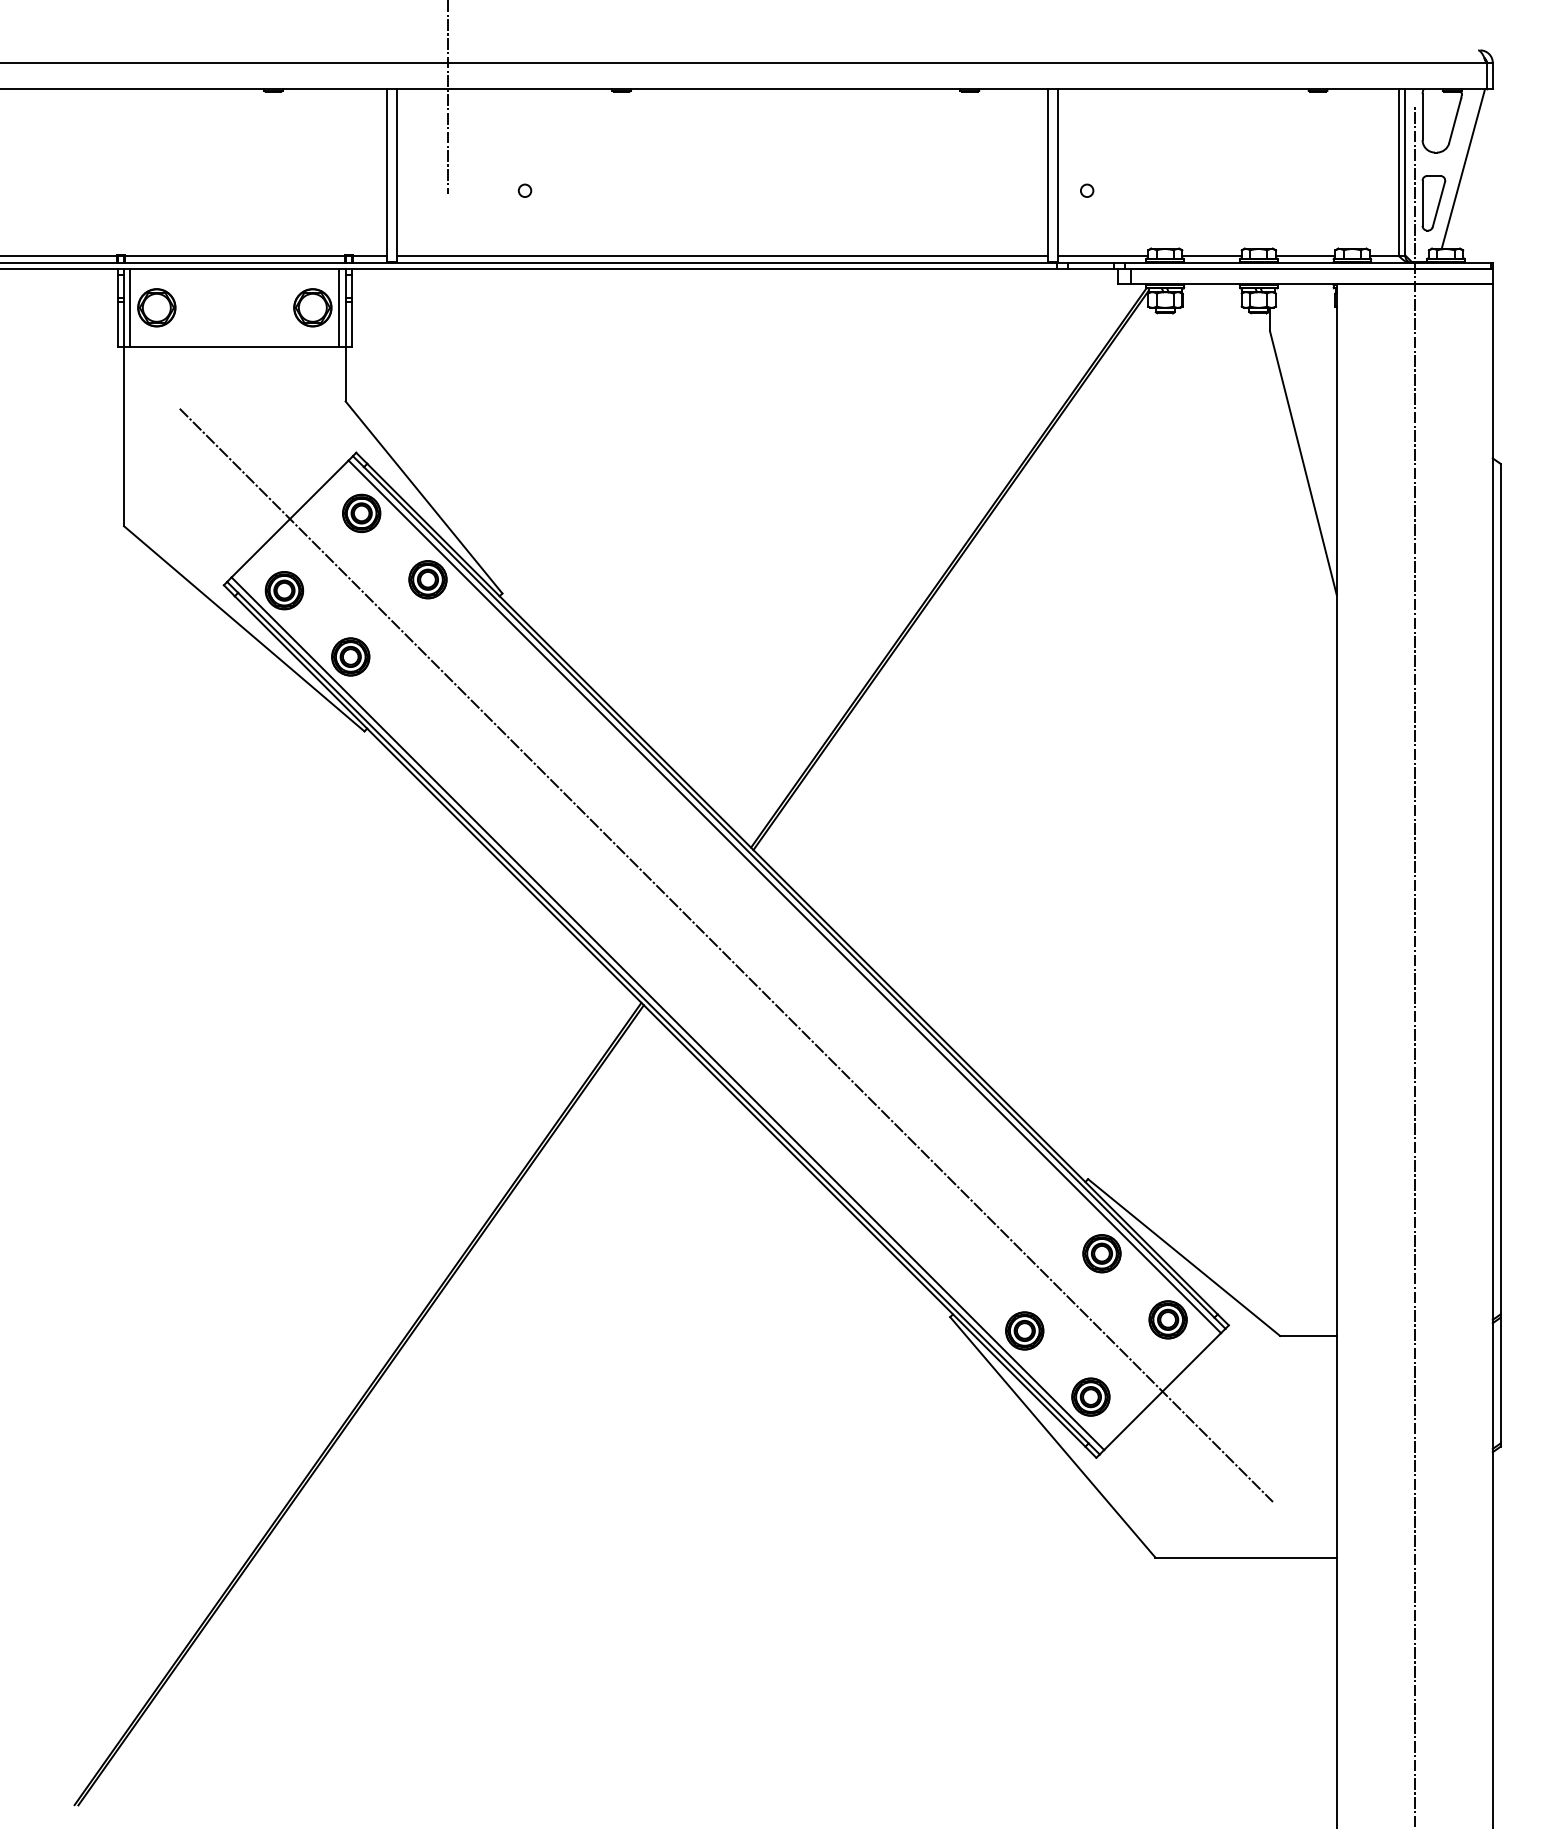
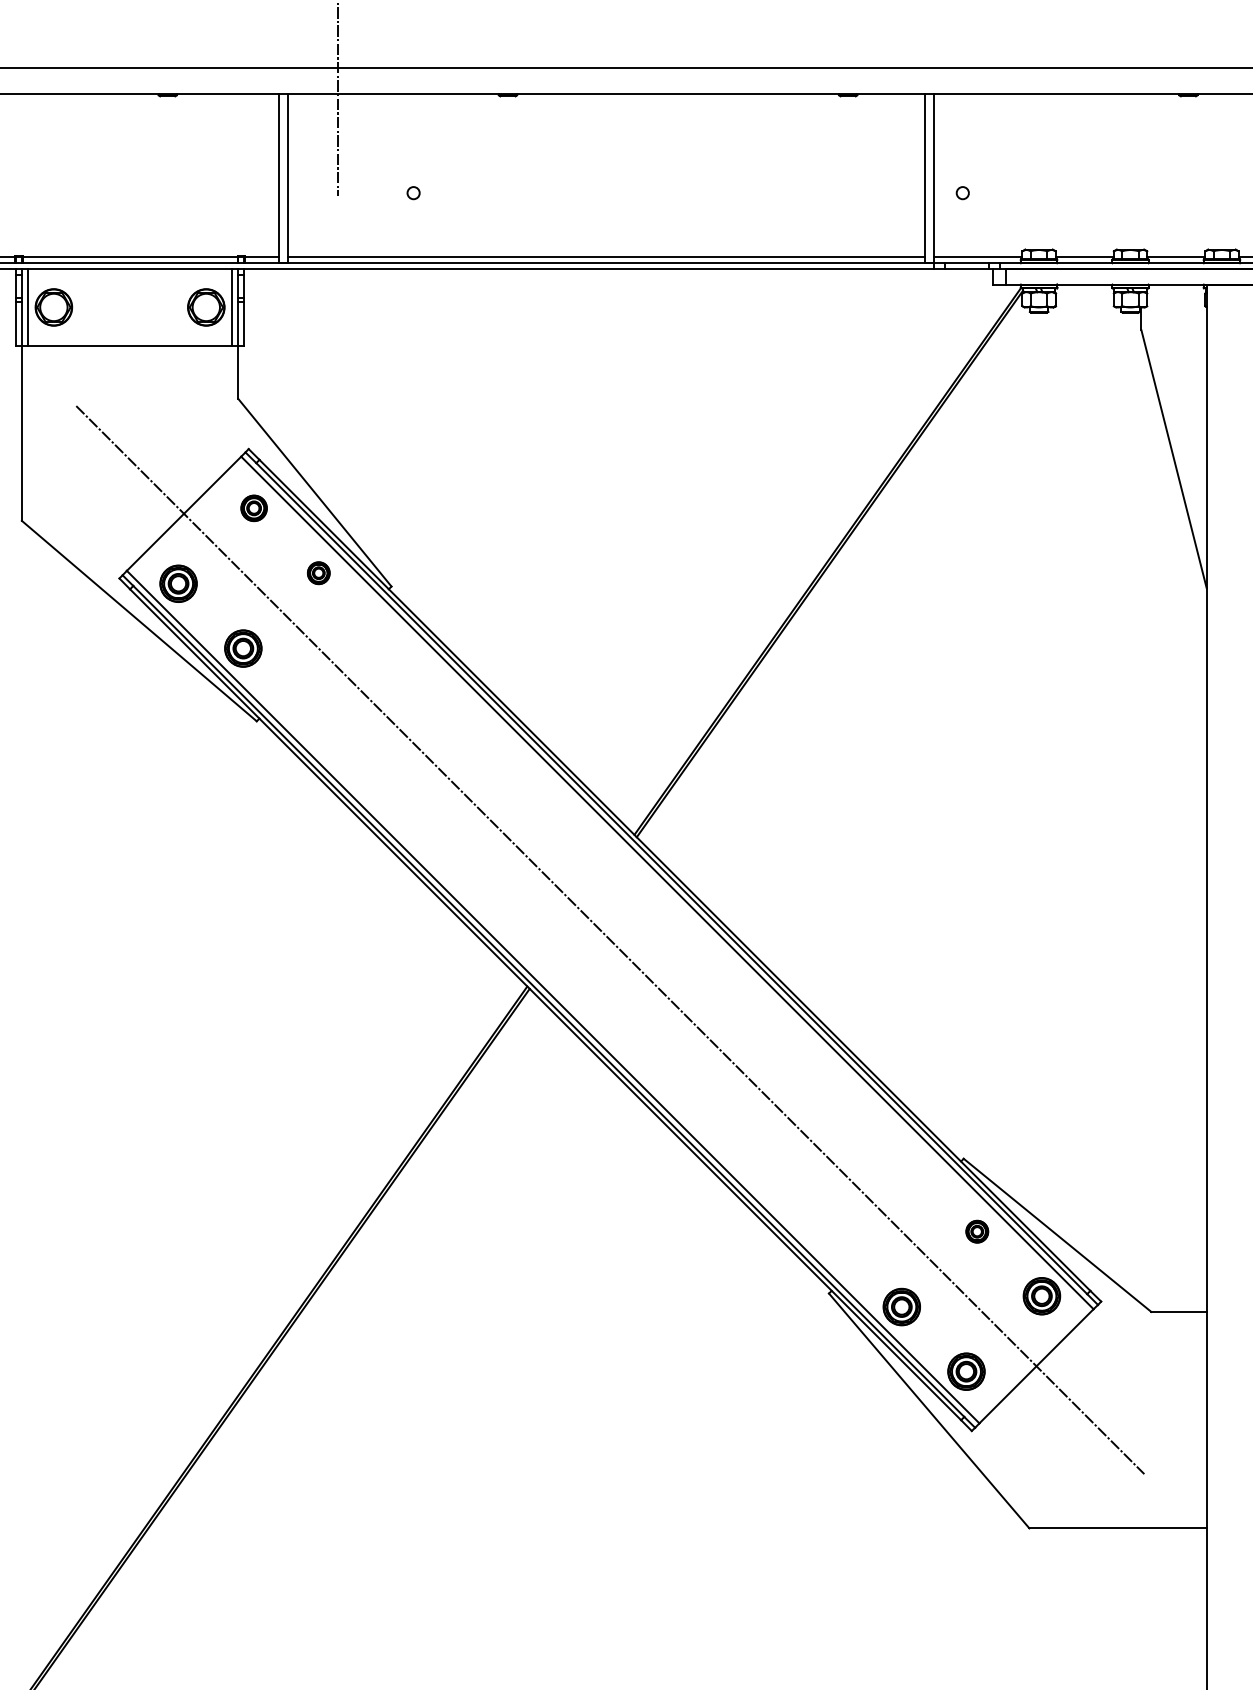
part: (361, 513) -> (253, 508), size x0.7
part: (427, 579) -> (318, 572), size x0.6
part: (1101, 1253) -> (976, 1231), size x0.6

